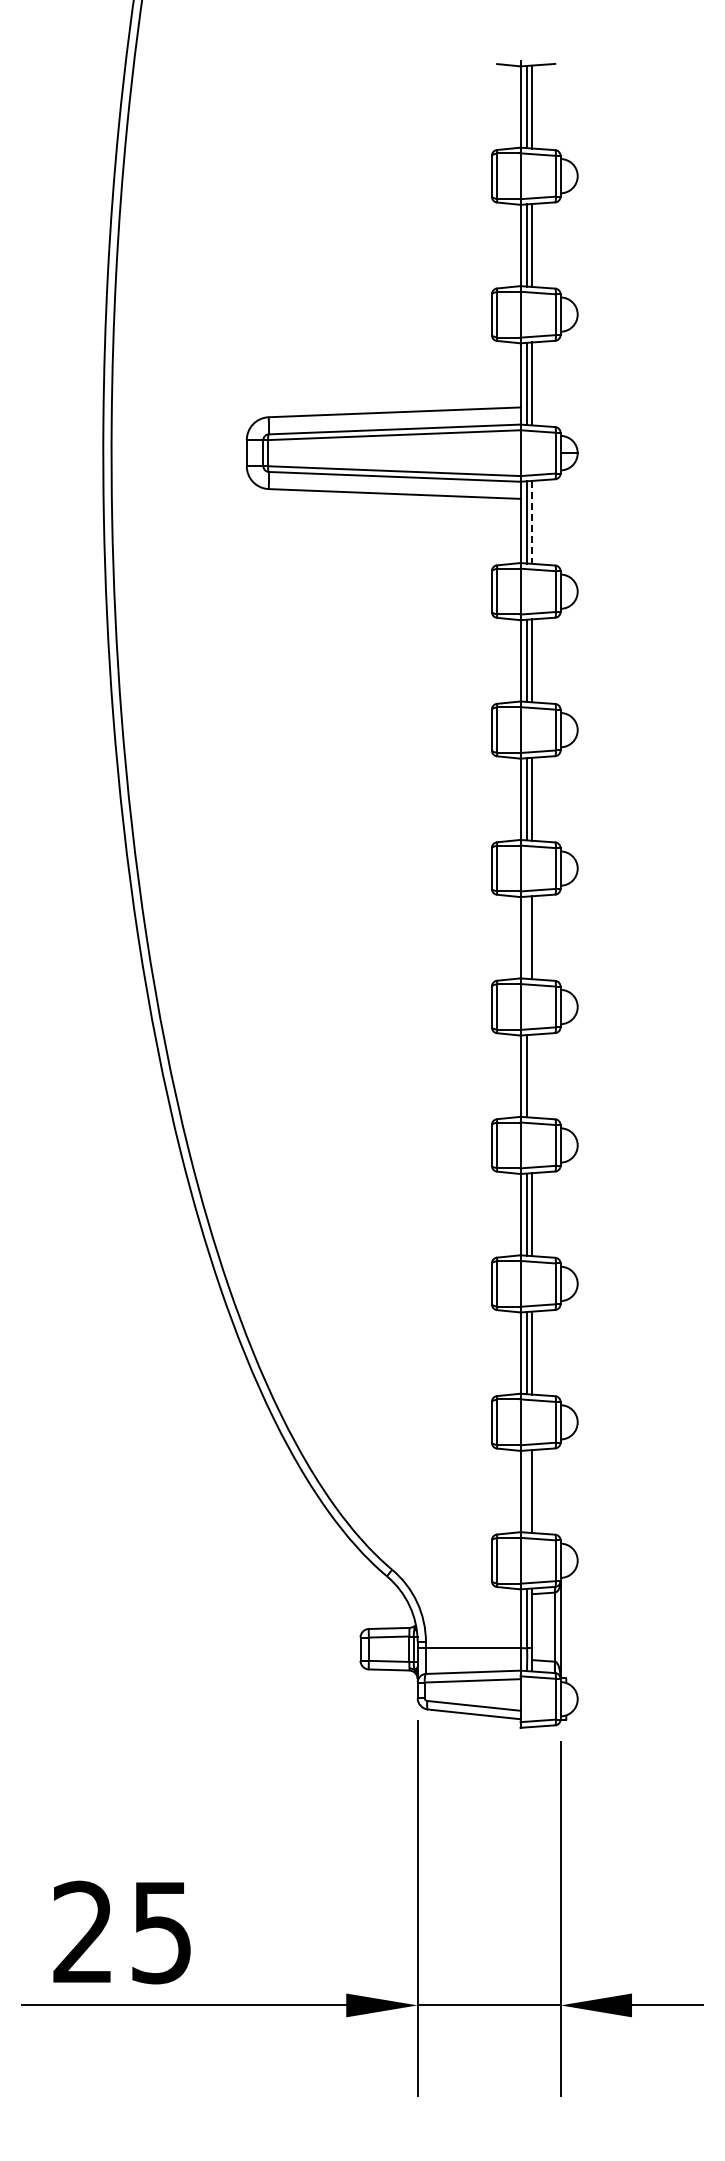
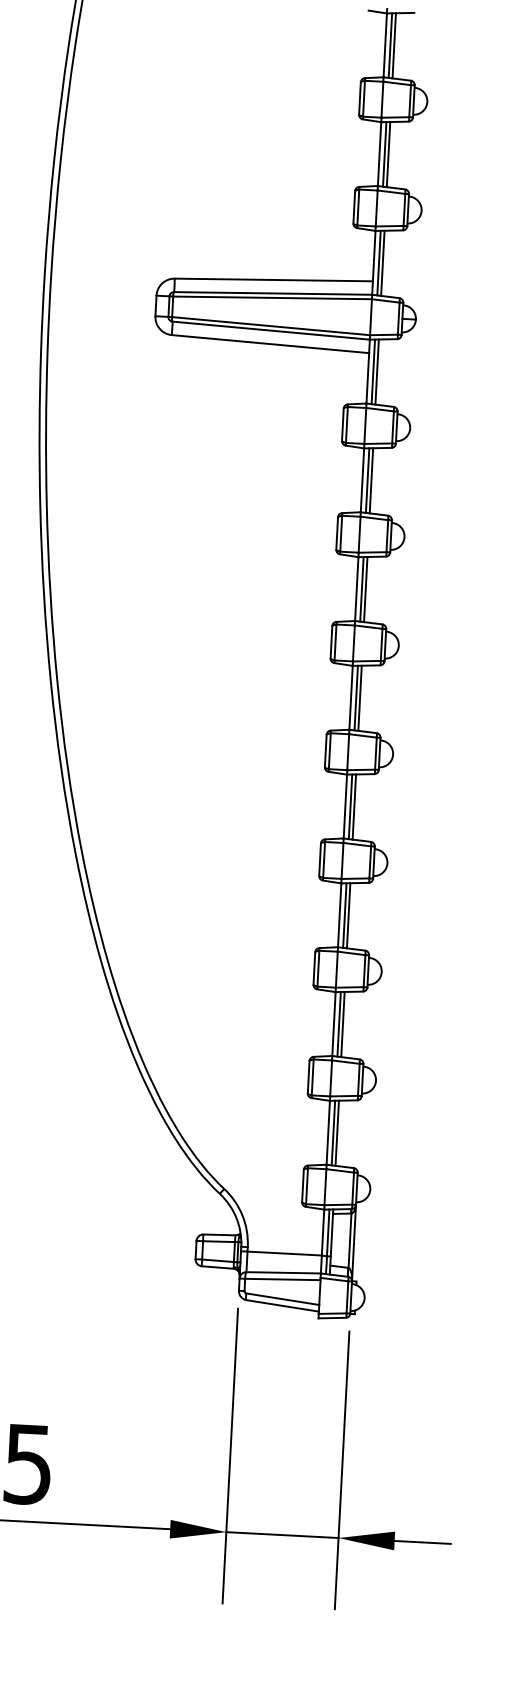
line: (531, 522) -> (376, 372), dashed -> solid
line: (527, 937) -> (356, 697), added
line: (531, 1075) -> (353, 806), added
line: (527, 1491) -> (333, 1133), added

